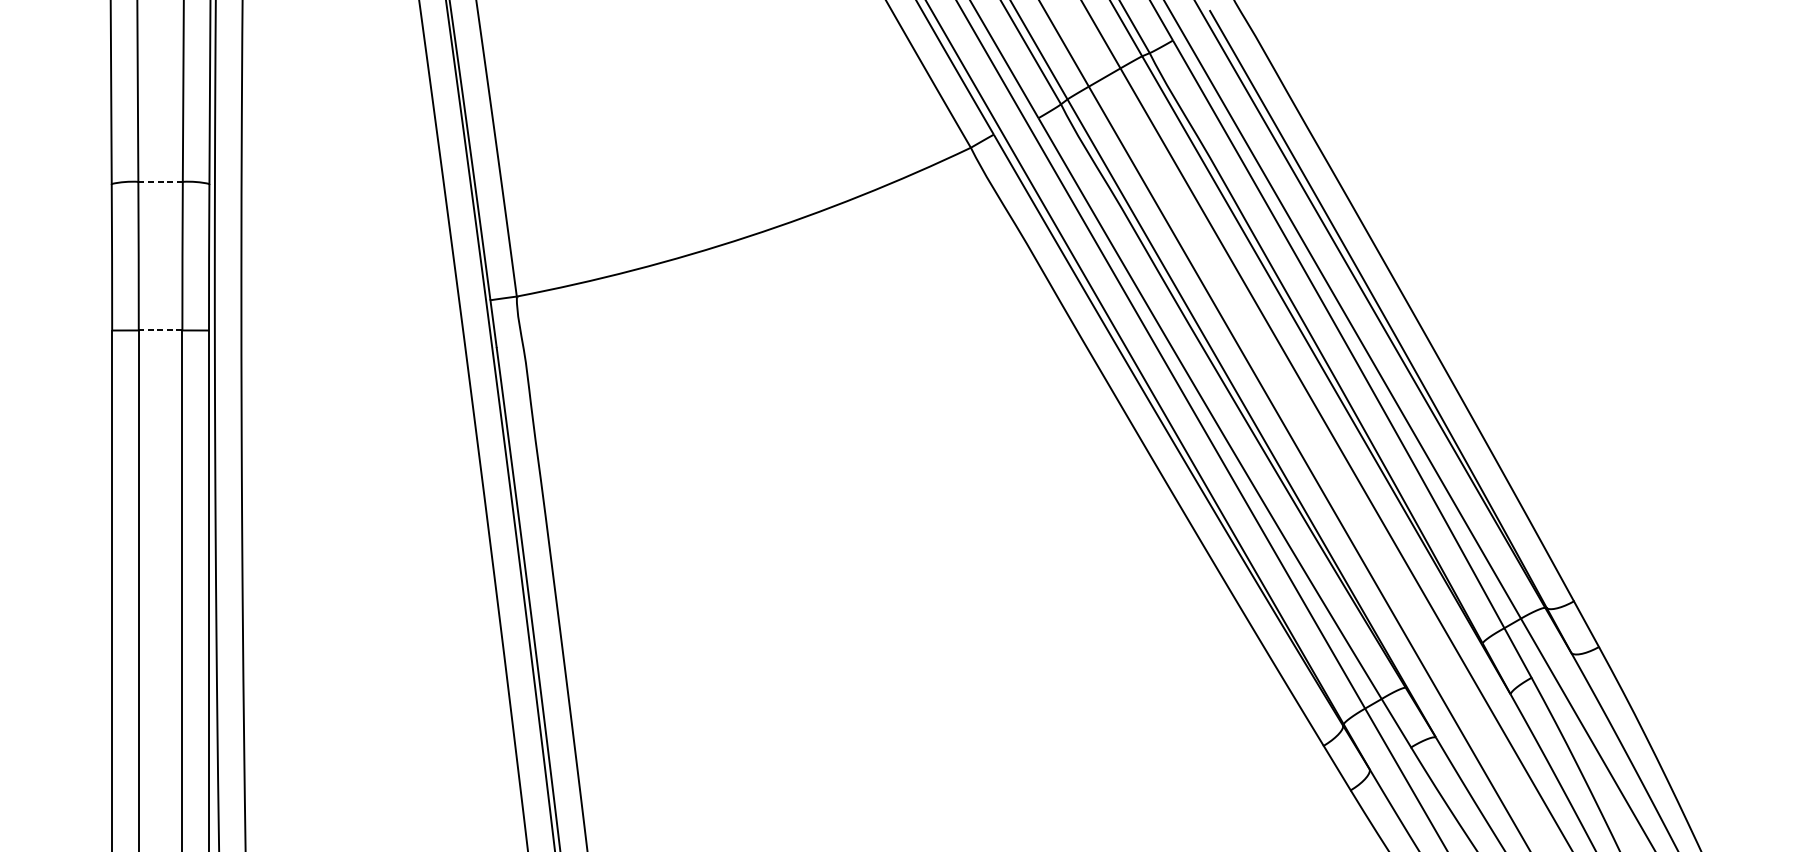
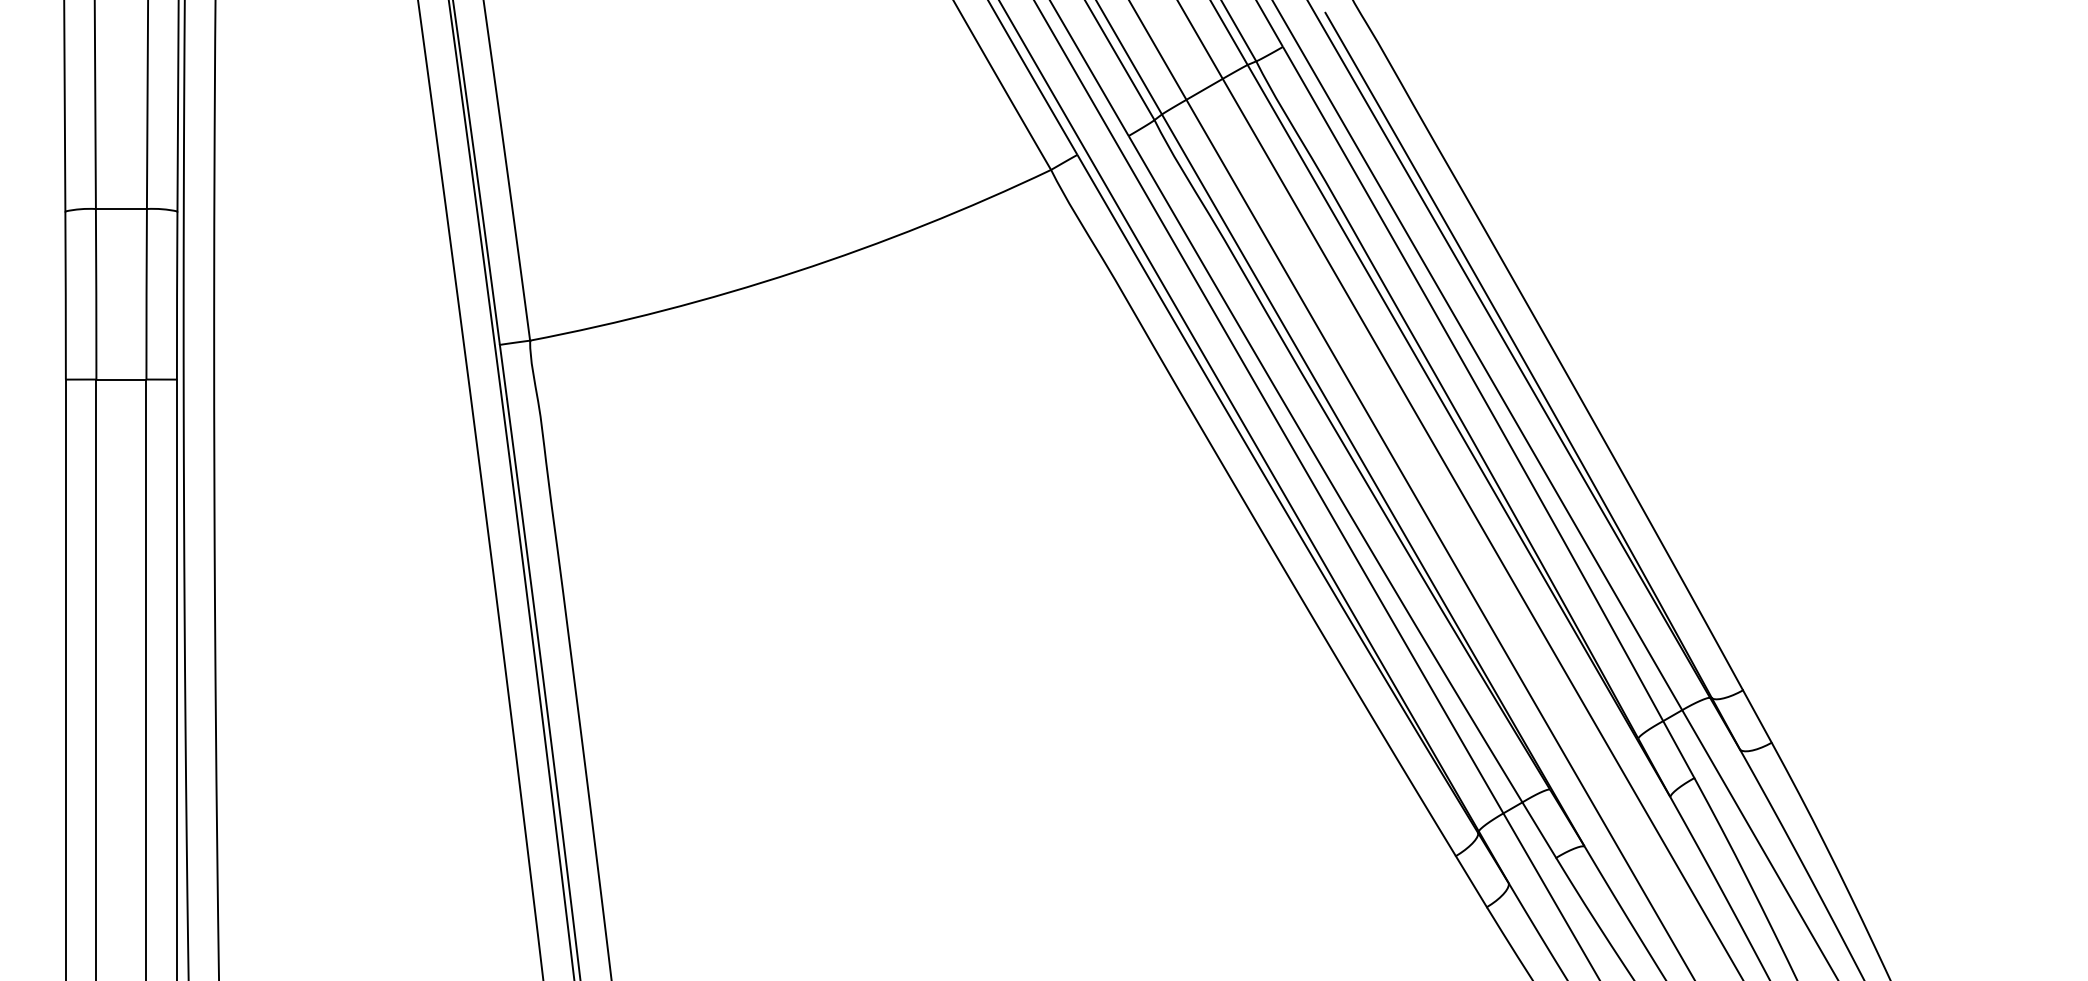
line: (160, 182) -> (121, 209), dashed -> solid
line: (159, 330) -> (120, 379), dashed -> solid

